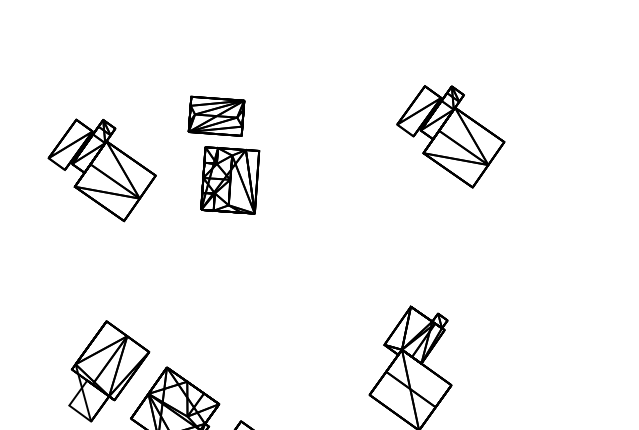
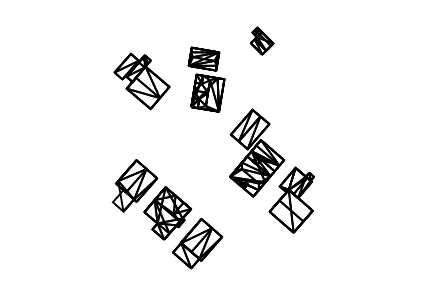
part: (324, 70) -> (262, 40), added
part: (450, 136) -> (324, 81), removed
part: (335, 284) -> (257, 152), added

